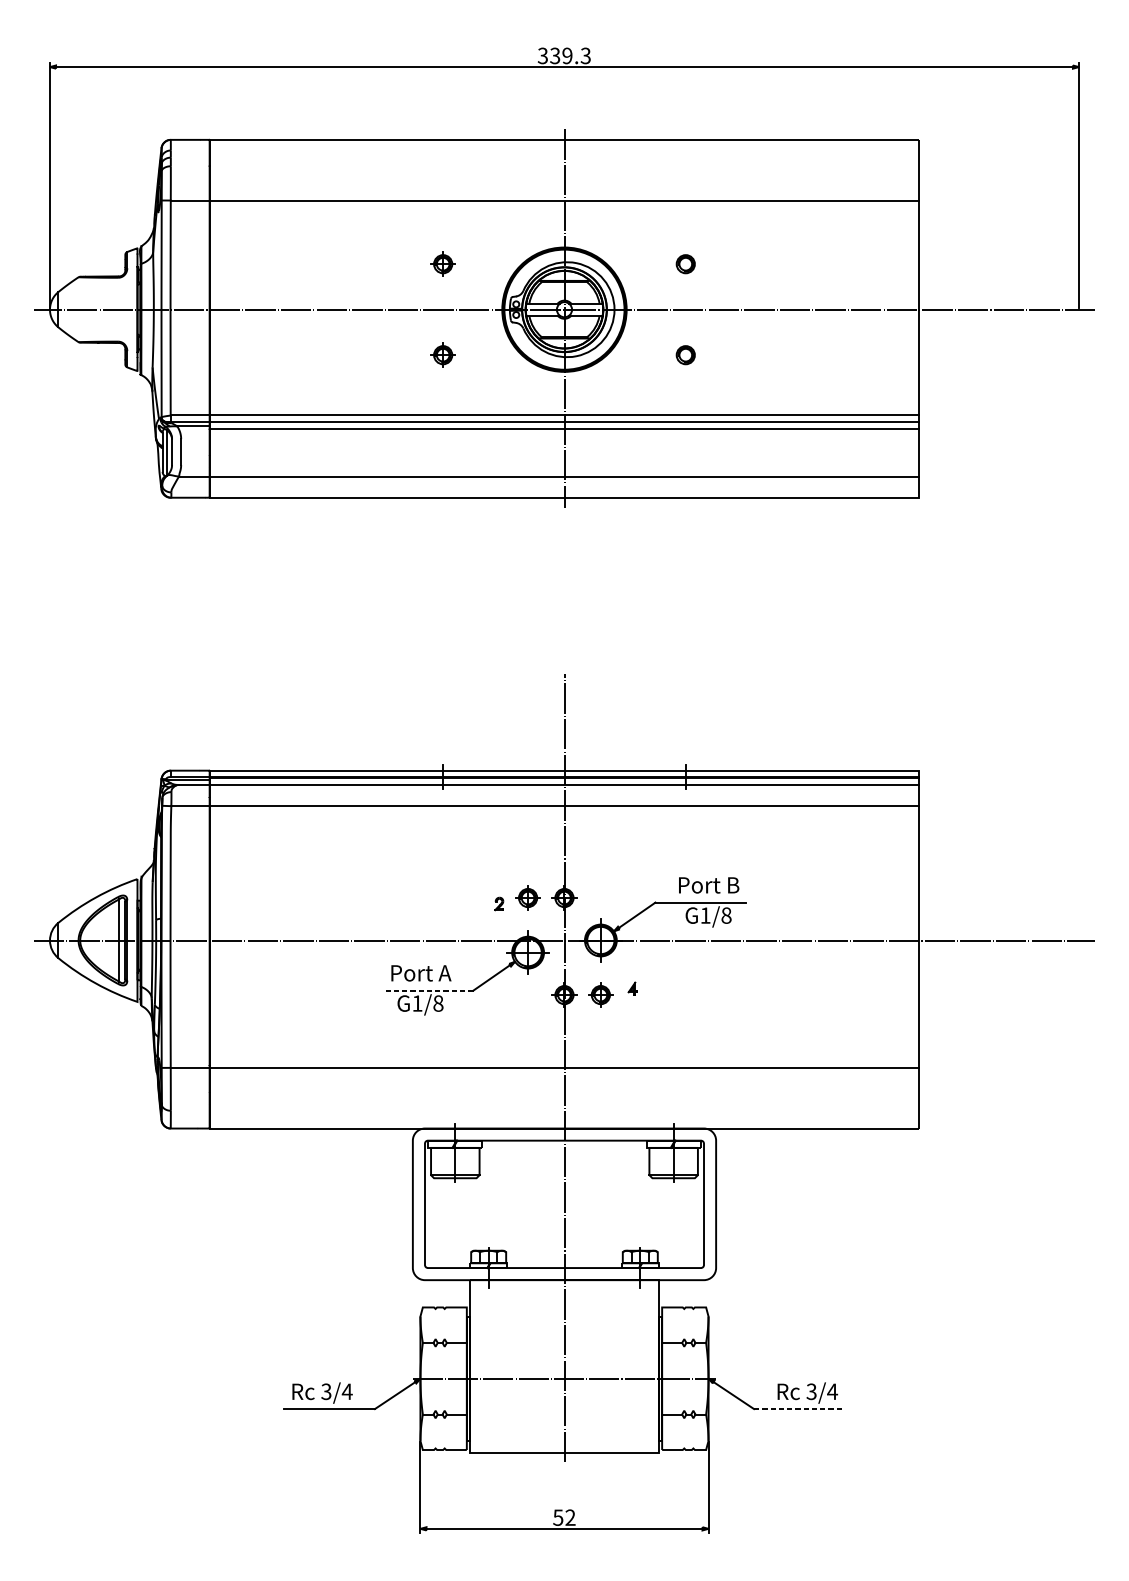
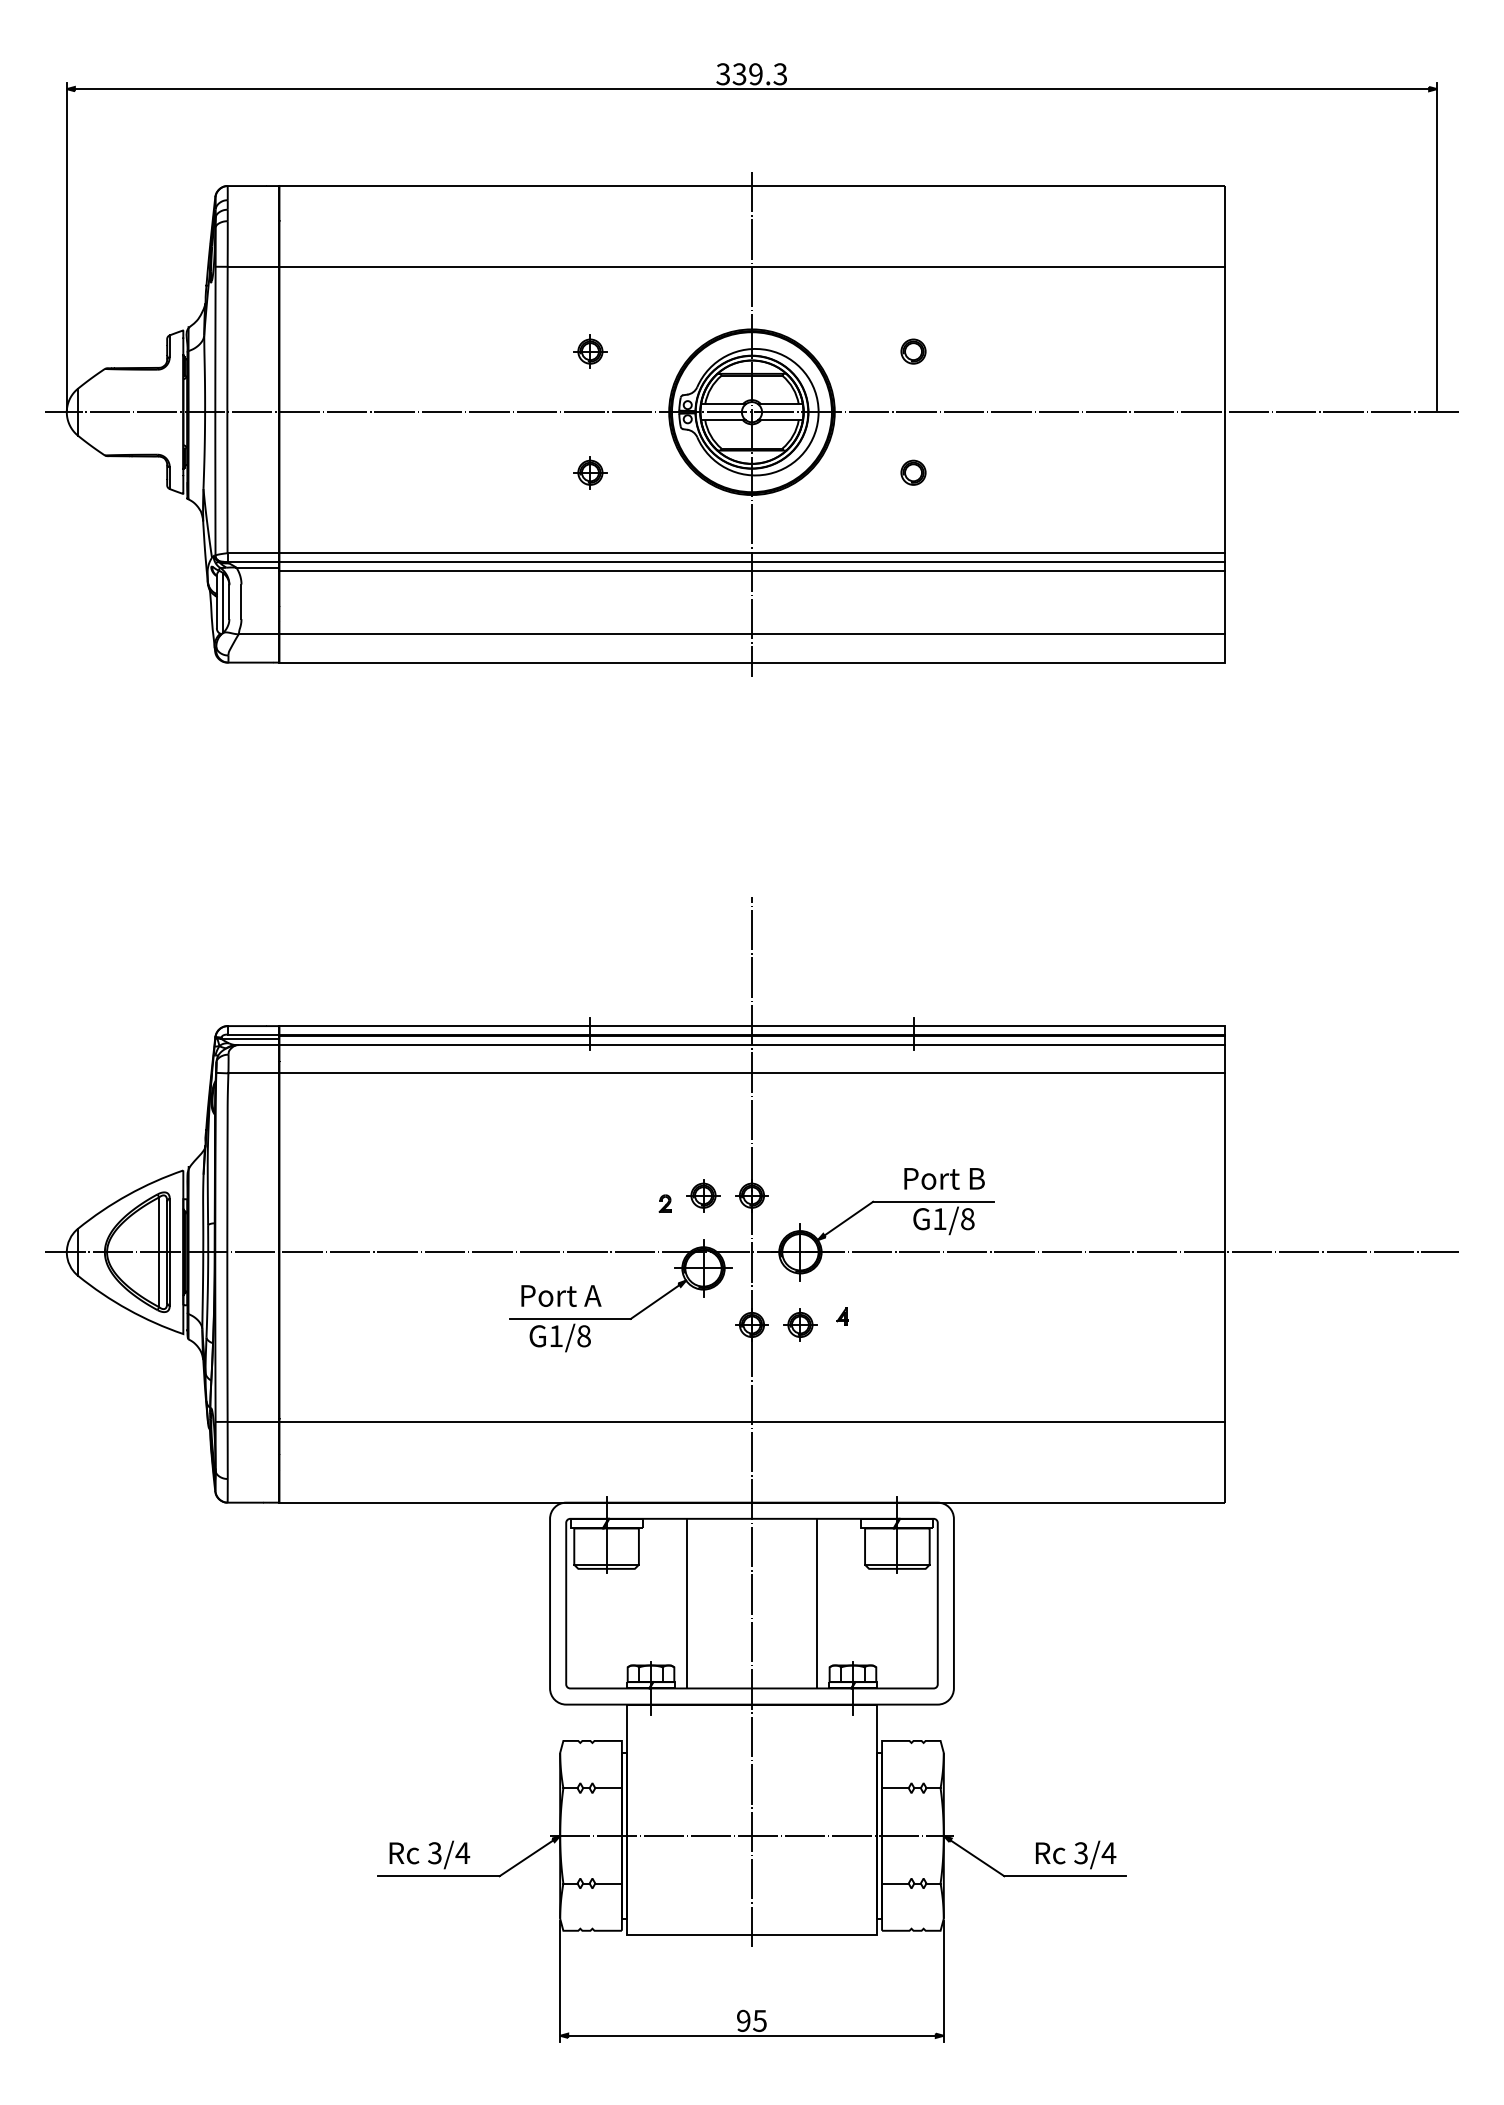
line: (428, 990) -> (570, 1318), dashed -> solid
line: (516, 1204) -> (687, 1603), added
line: (612, 1204) -> (816, 1603), added
line: (799, 1409) -> (1065, 1876), dashed -> solid
text: (564, 1517) -> (751, 2020), 52 -> 95

